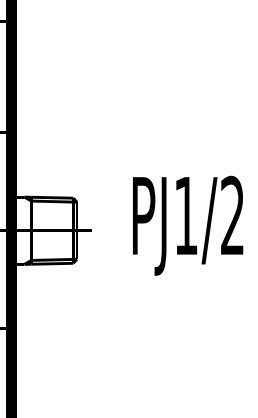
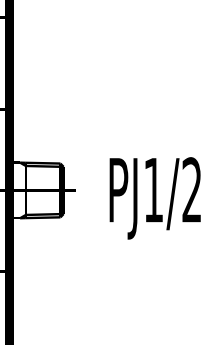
text: (187, 225) -> (154, 198), moved

